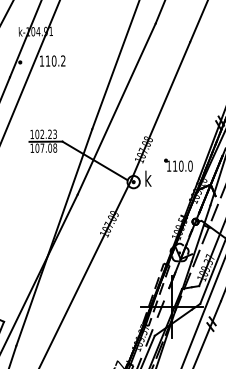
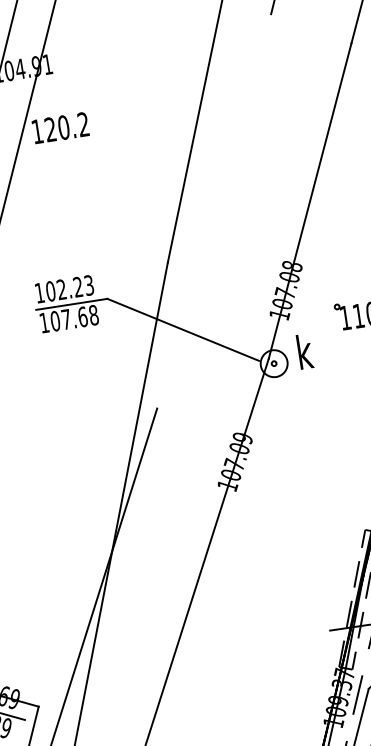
text: (47, 60) -> (49, 128), 110.2 -> 120.2
line: (116, 108) -> (213, 210), removed
text: (50, 147) -> (83, 315), 107.08 -> 107.68

